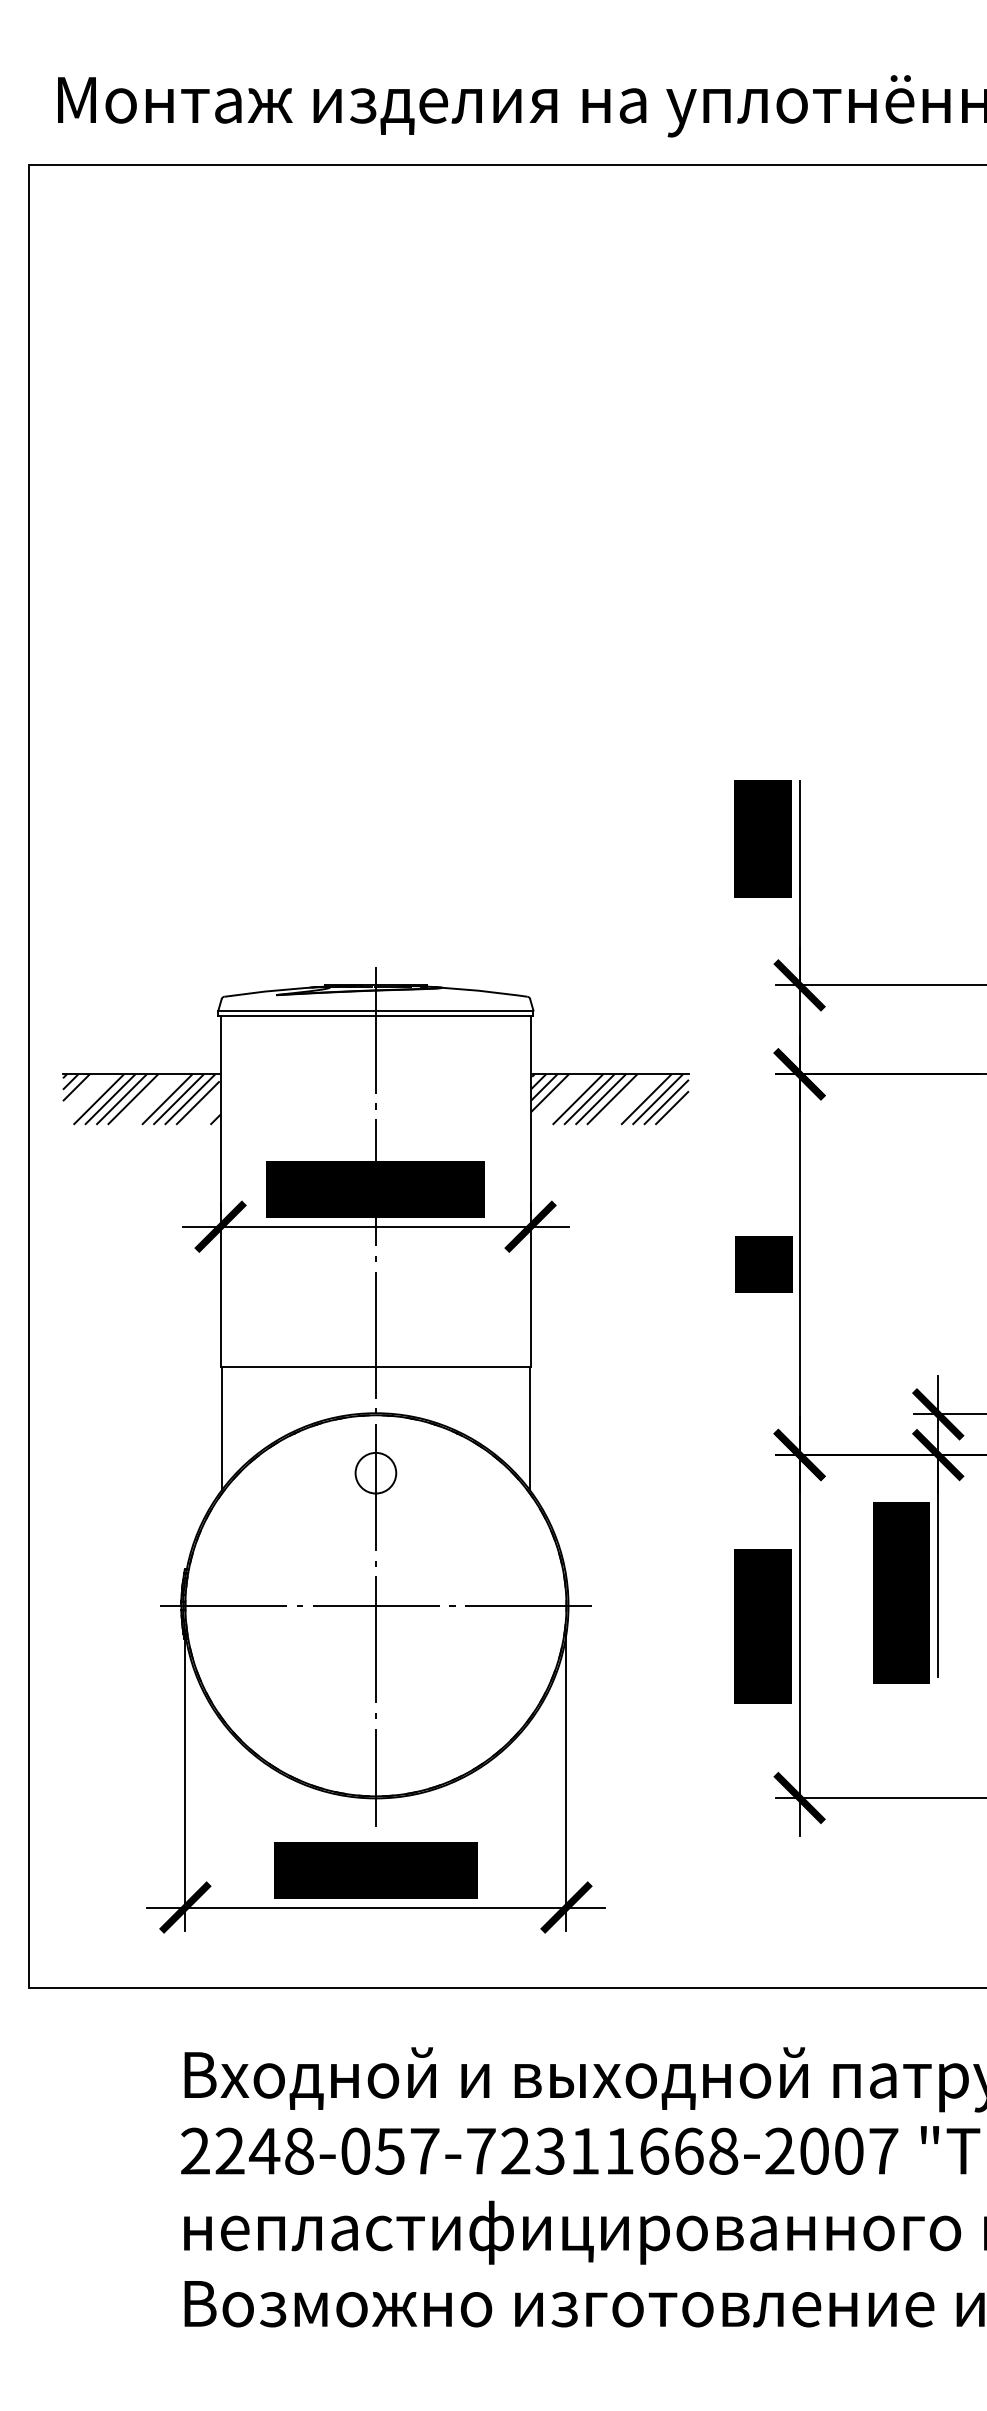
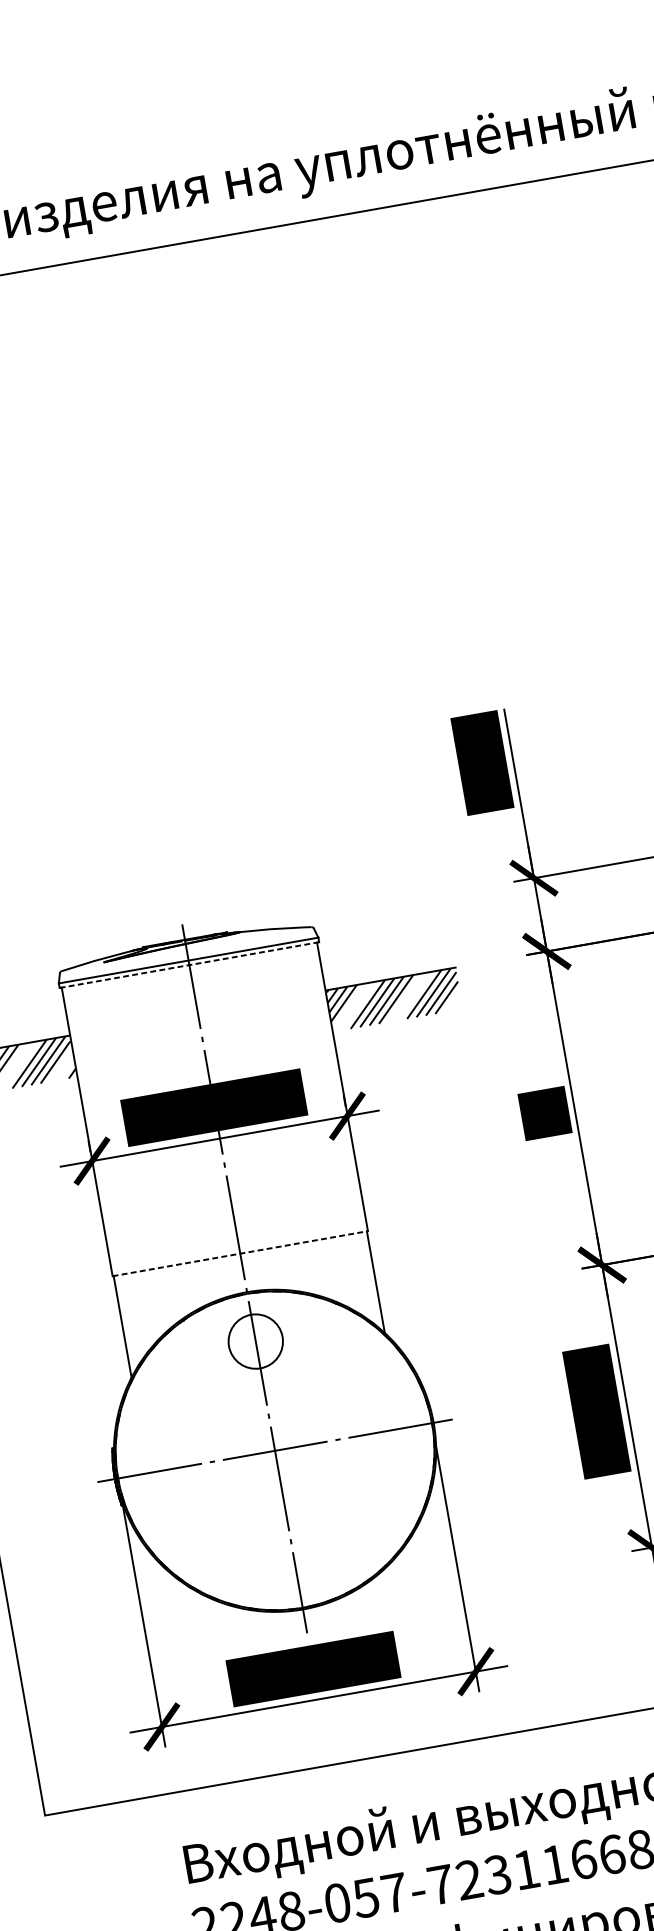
line: (375, 1016) -> (189, 965), solid -> dashed
line: (375, 1366) -> (239, 1253), solid -> dashed
circle: (375, 1472) -> (255, 1341), size x1.6

